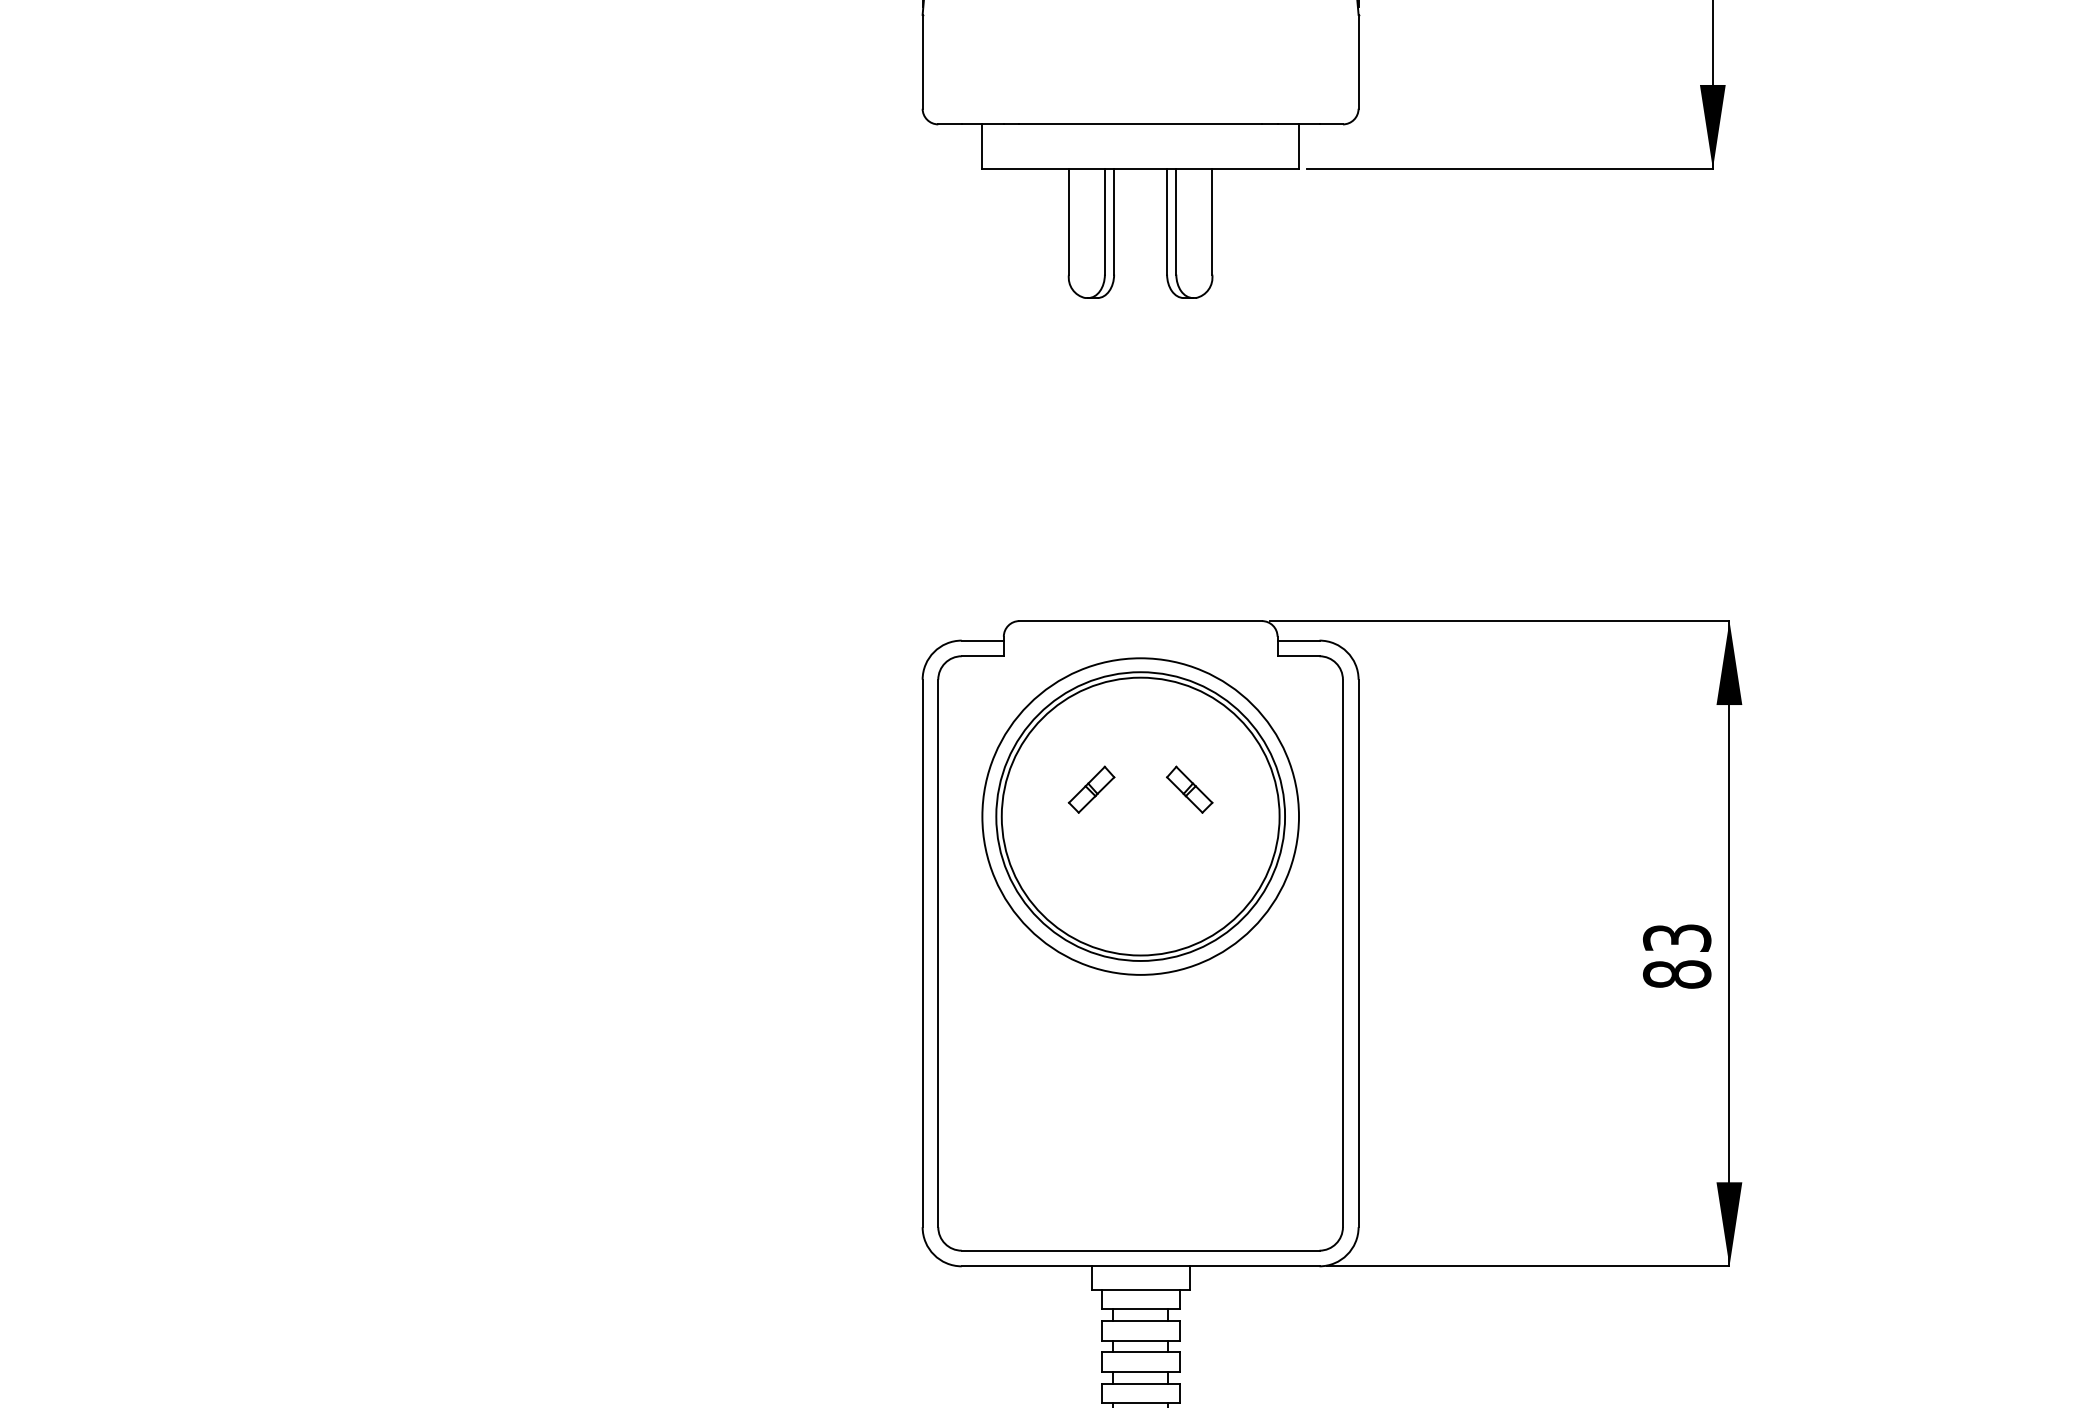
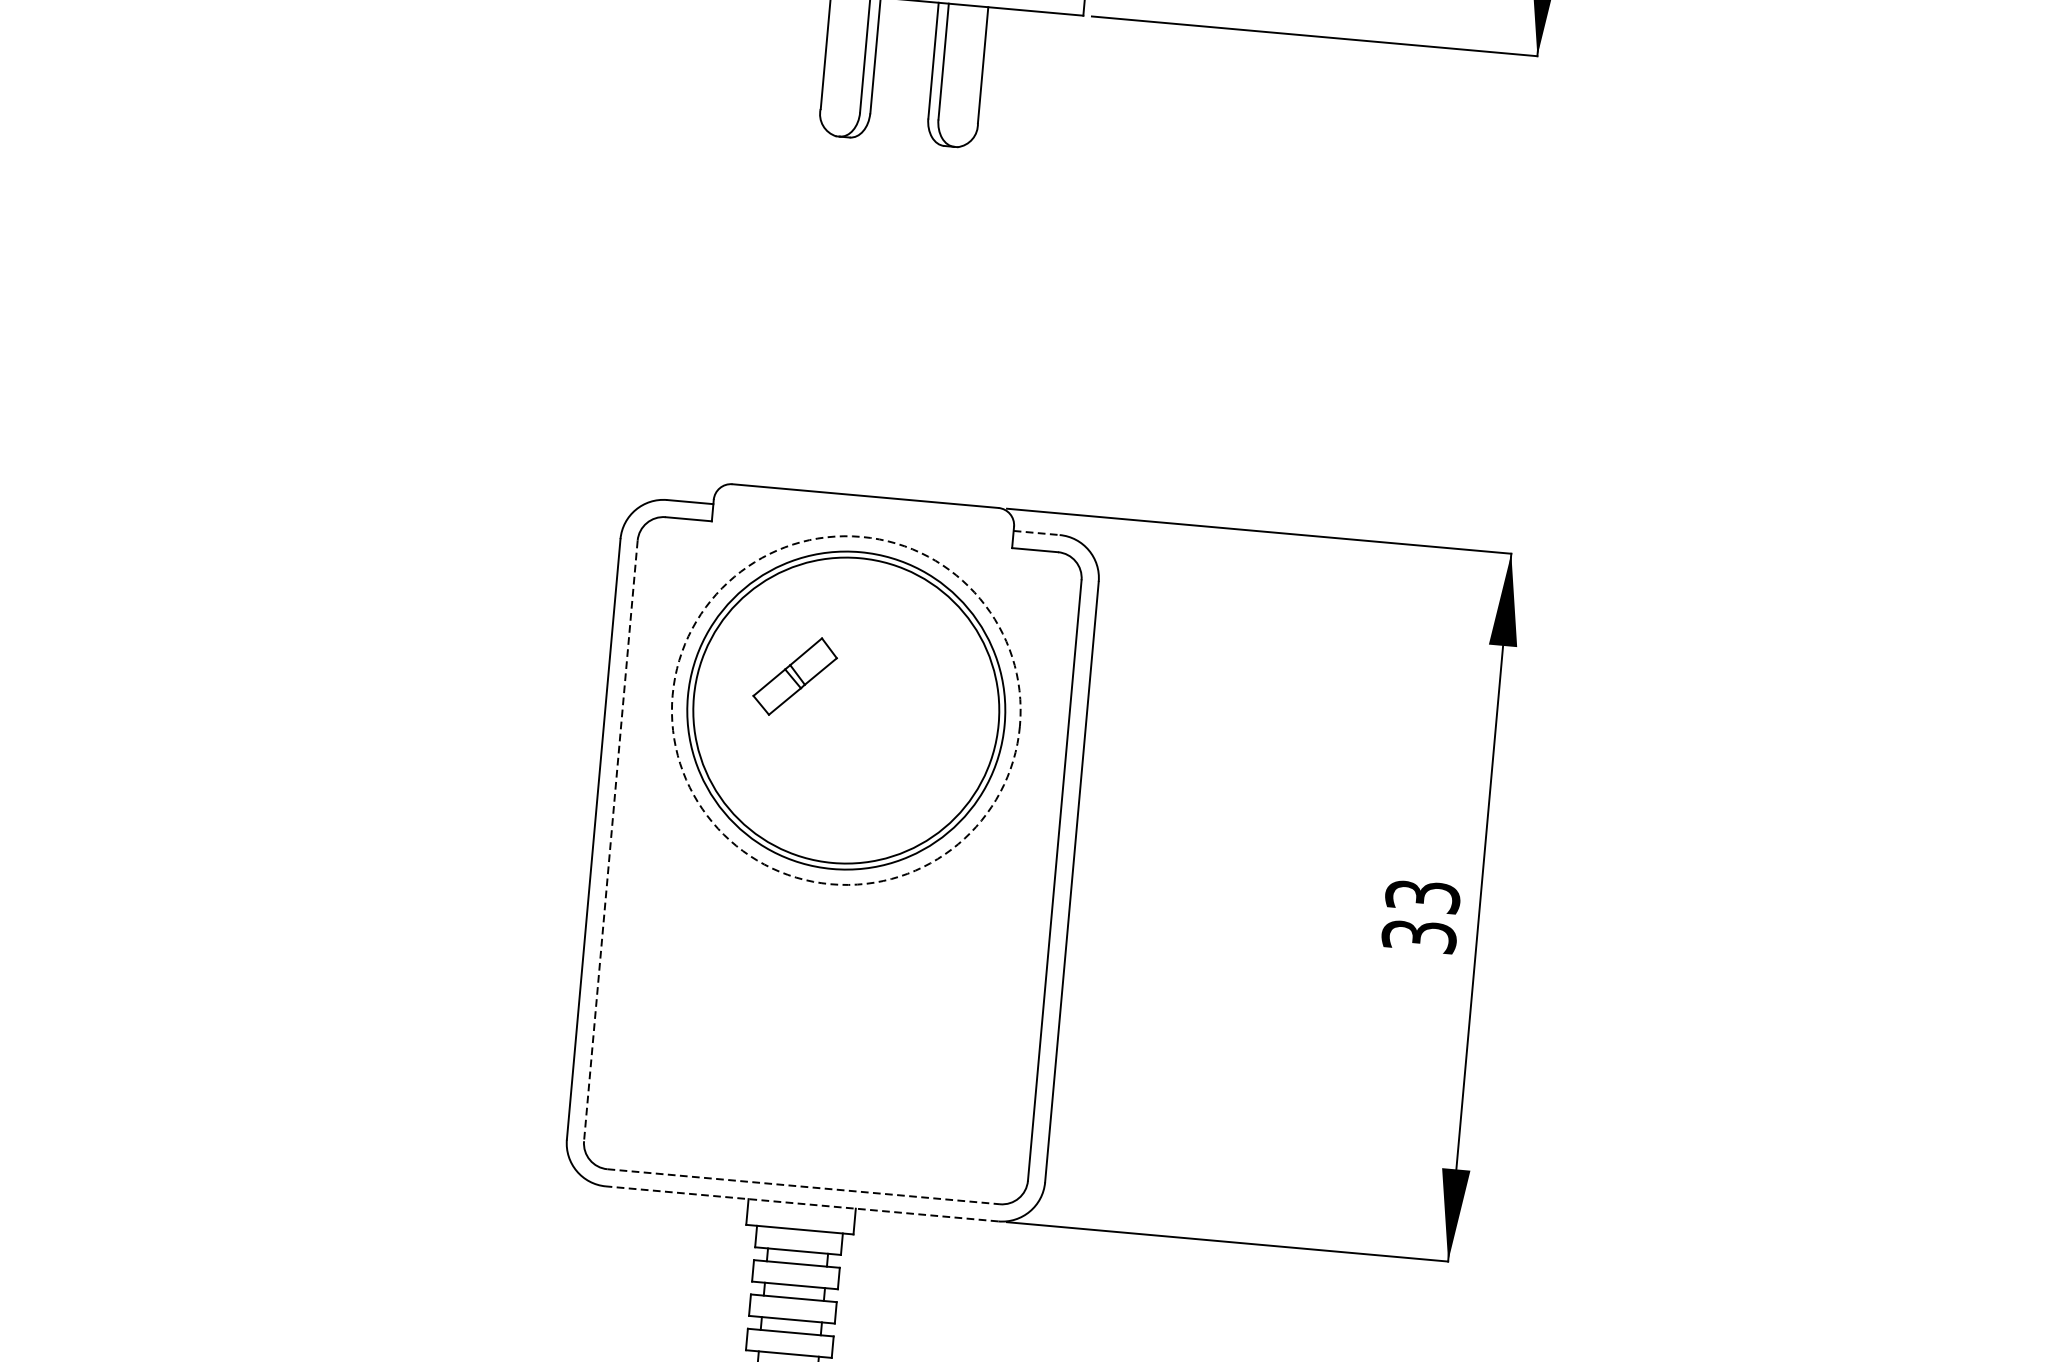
line: (1298, 640) -> (1036, 532), solid -> dashed
part: (1091, 789) -> (794, 676), size x1.6
part: (1189, 789) -> (902, 685), removed
circle: (1140, 816) -> (846, 710), solid -> dashed
line: (938, 953) -> (611, 840), solid -> dashed
text: (1677, 974) -> (1419, 936), 83 -> 33
line: (1140, 1250) -> (803, 1186), solid -> dashed
line: (1140, 1266) -> (802, 1204), solid -> dashed

